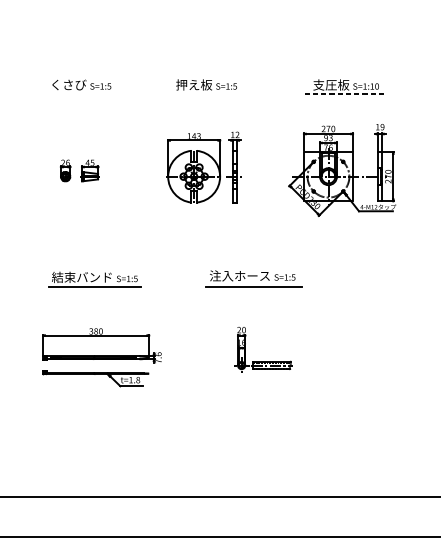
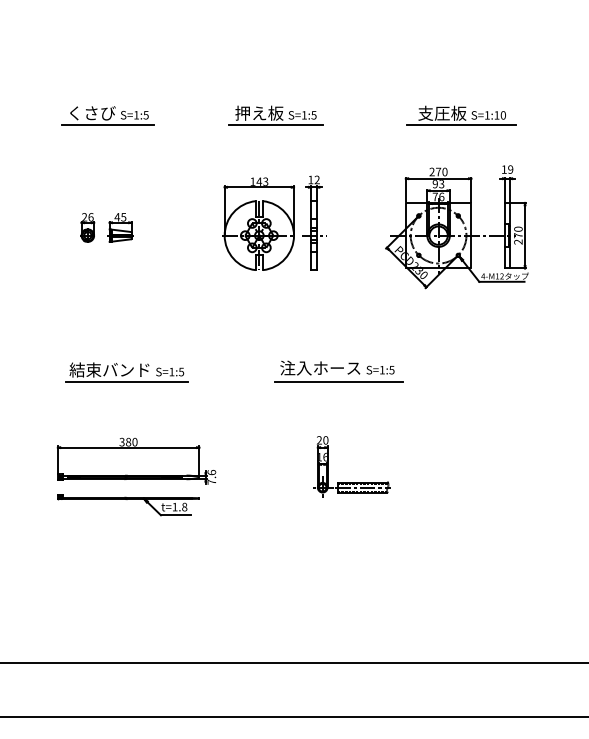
line: (80, 94) -> (107, 125), added
line: (206, 94) -> (275, 125), added
line: (345, 94) -> (461, 125), dashed -> solid

